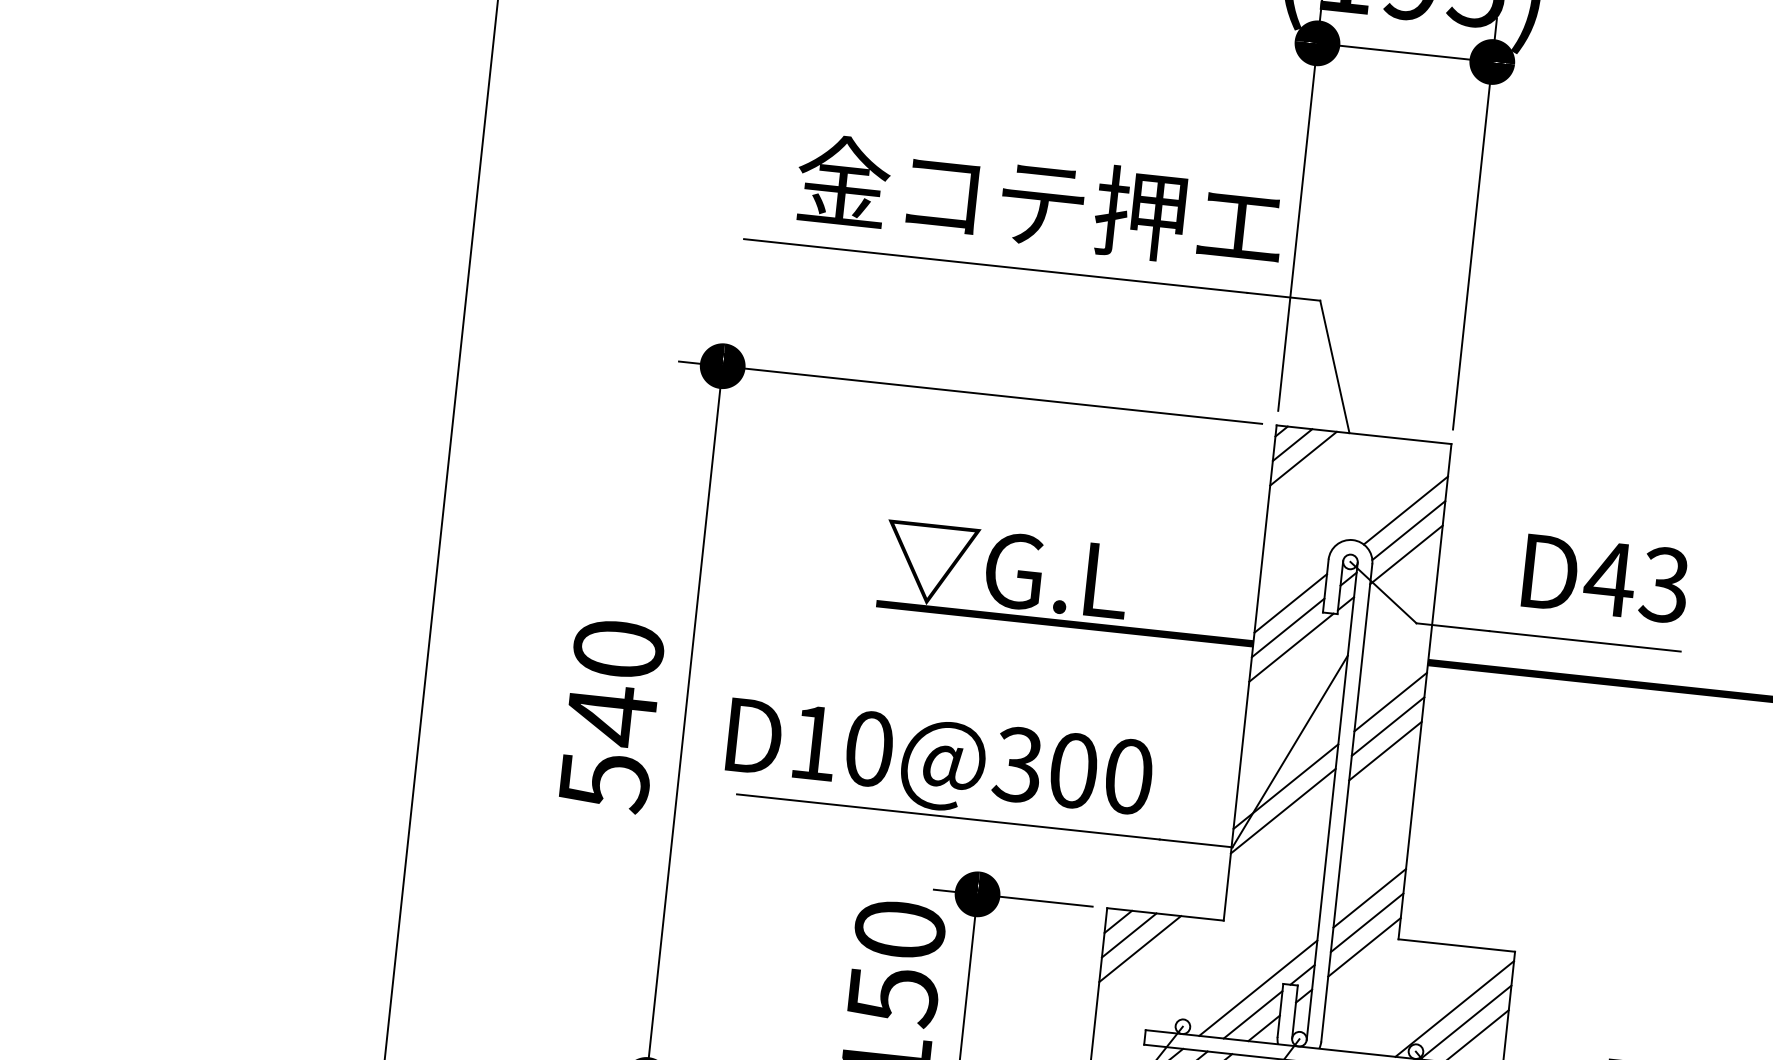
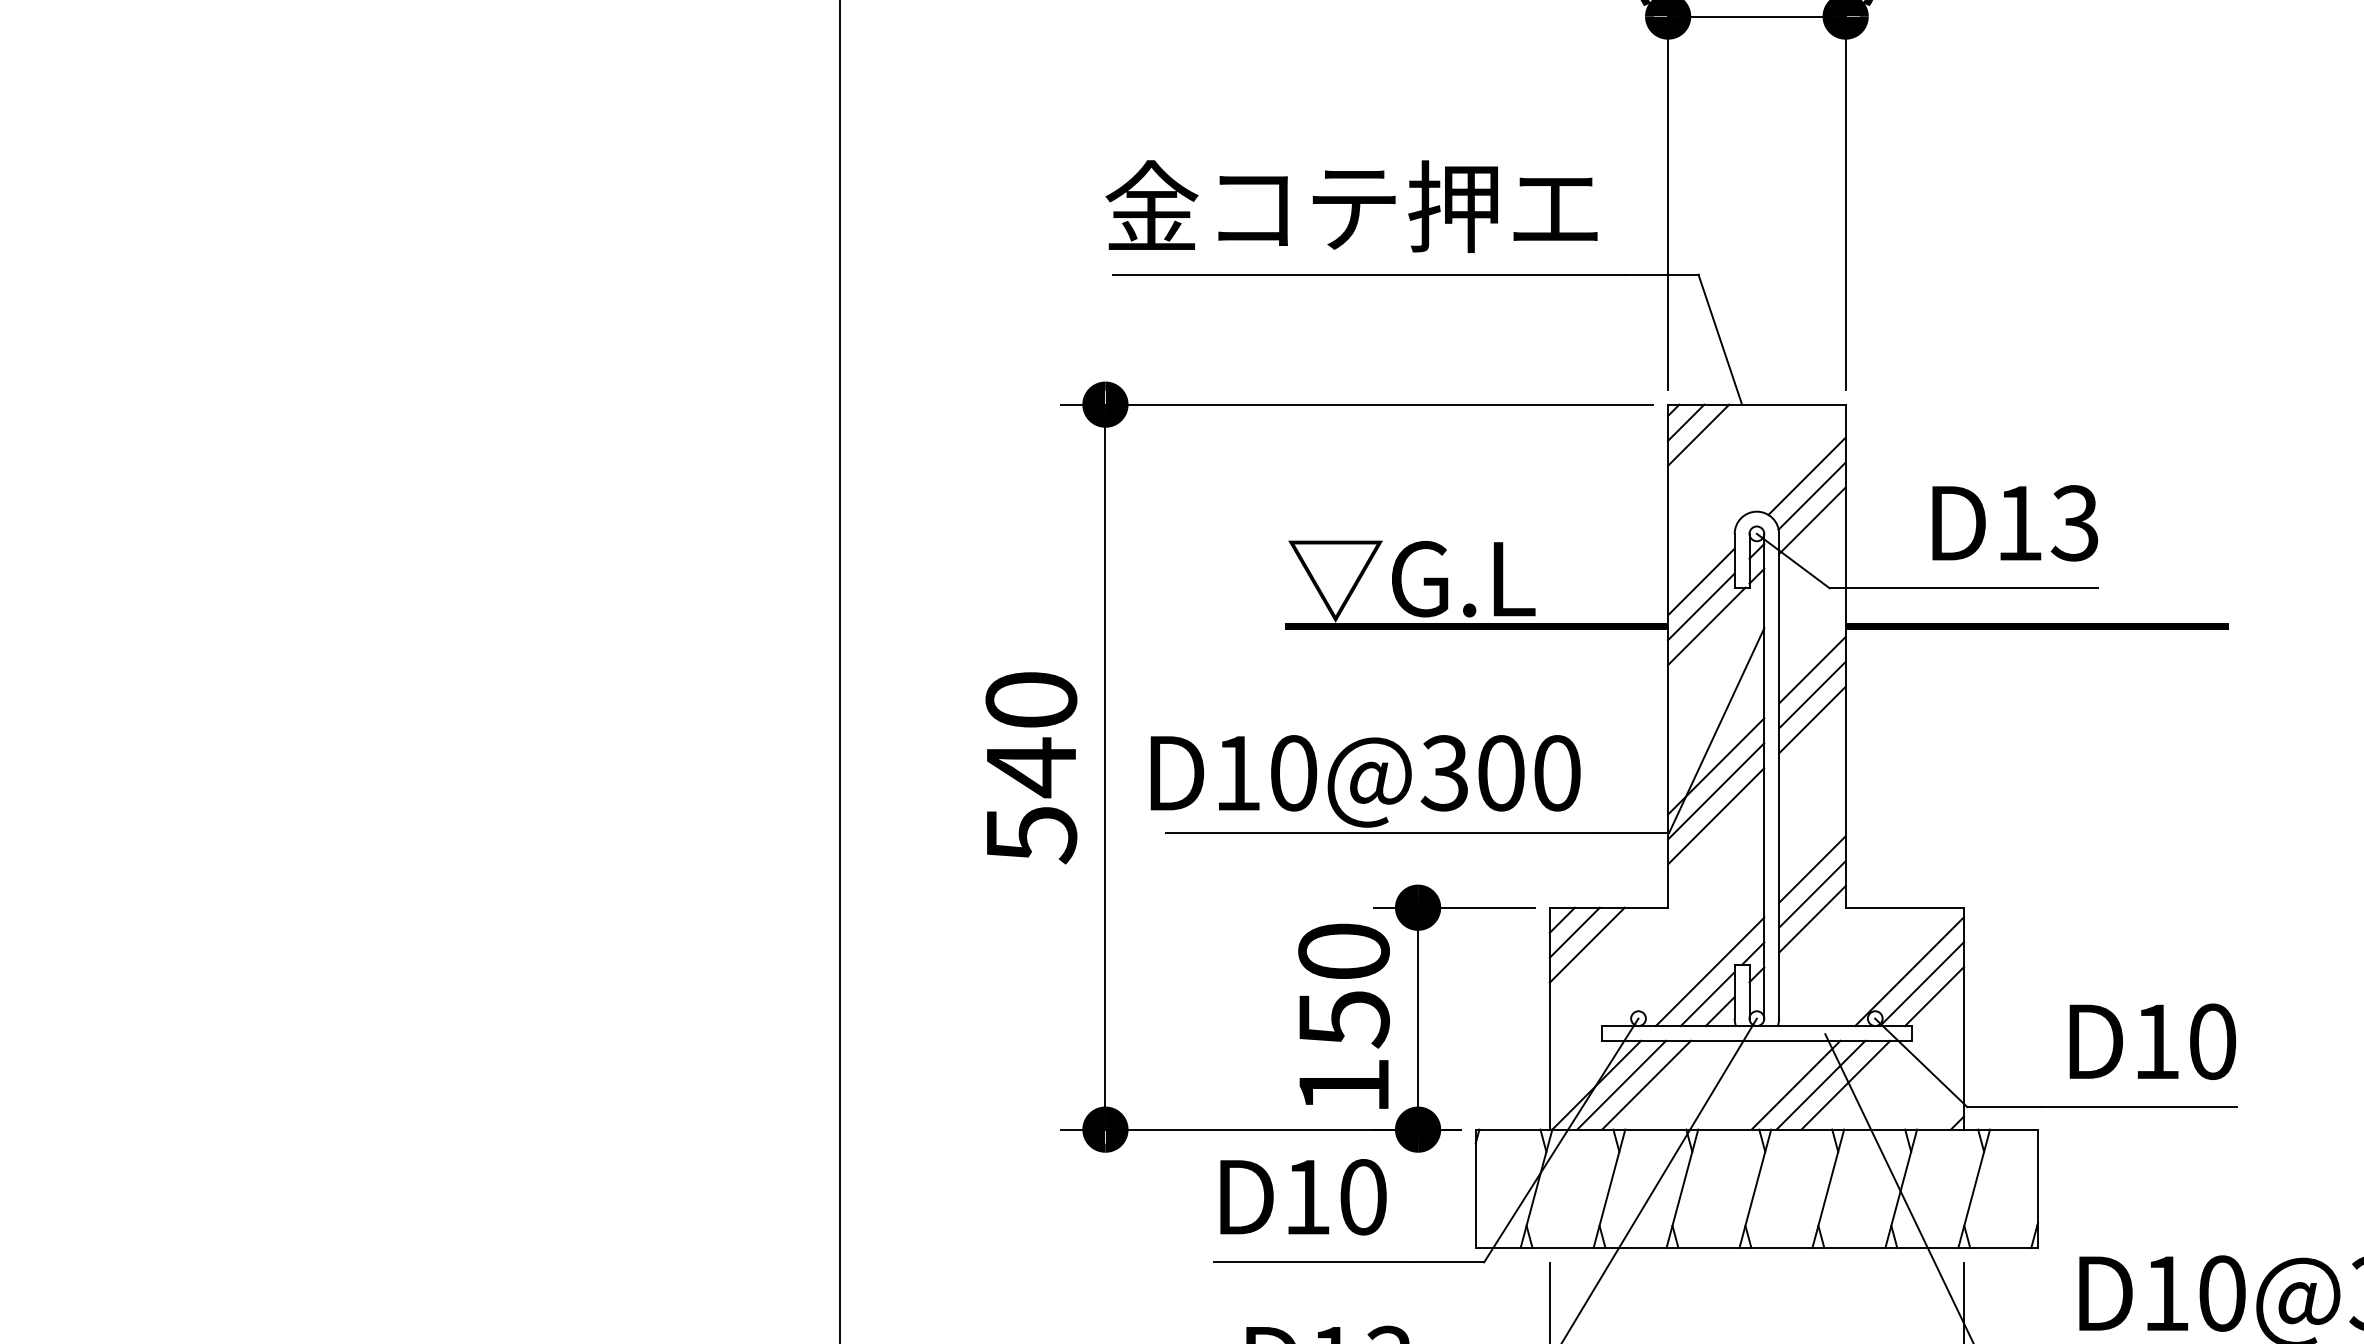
text: (1039, 202) -> (1351, 206), moved
text: (1609, 579) -> (2018, 523), D43 -> D13
line: (1280, 835) -> (1716, 816), added

